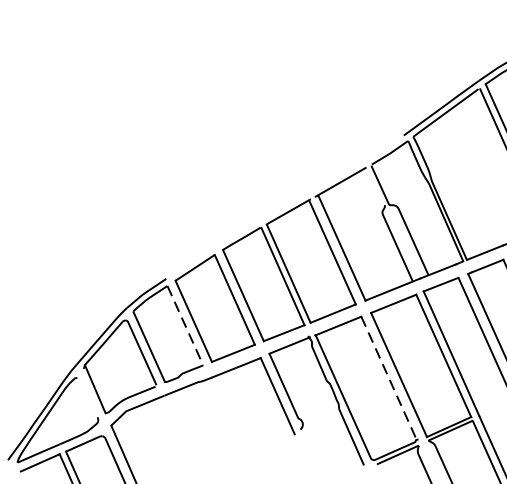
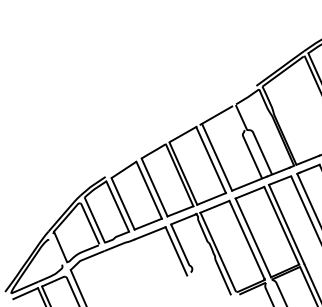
line: (184, 325) -> (117, 206), dashed -> solid
line: (389, 379) -> (247, 240), dashed -> solid

